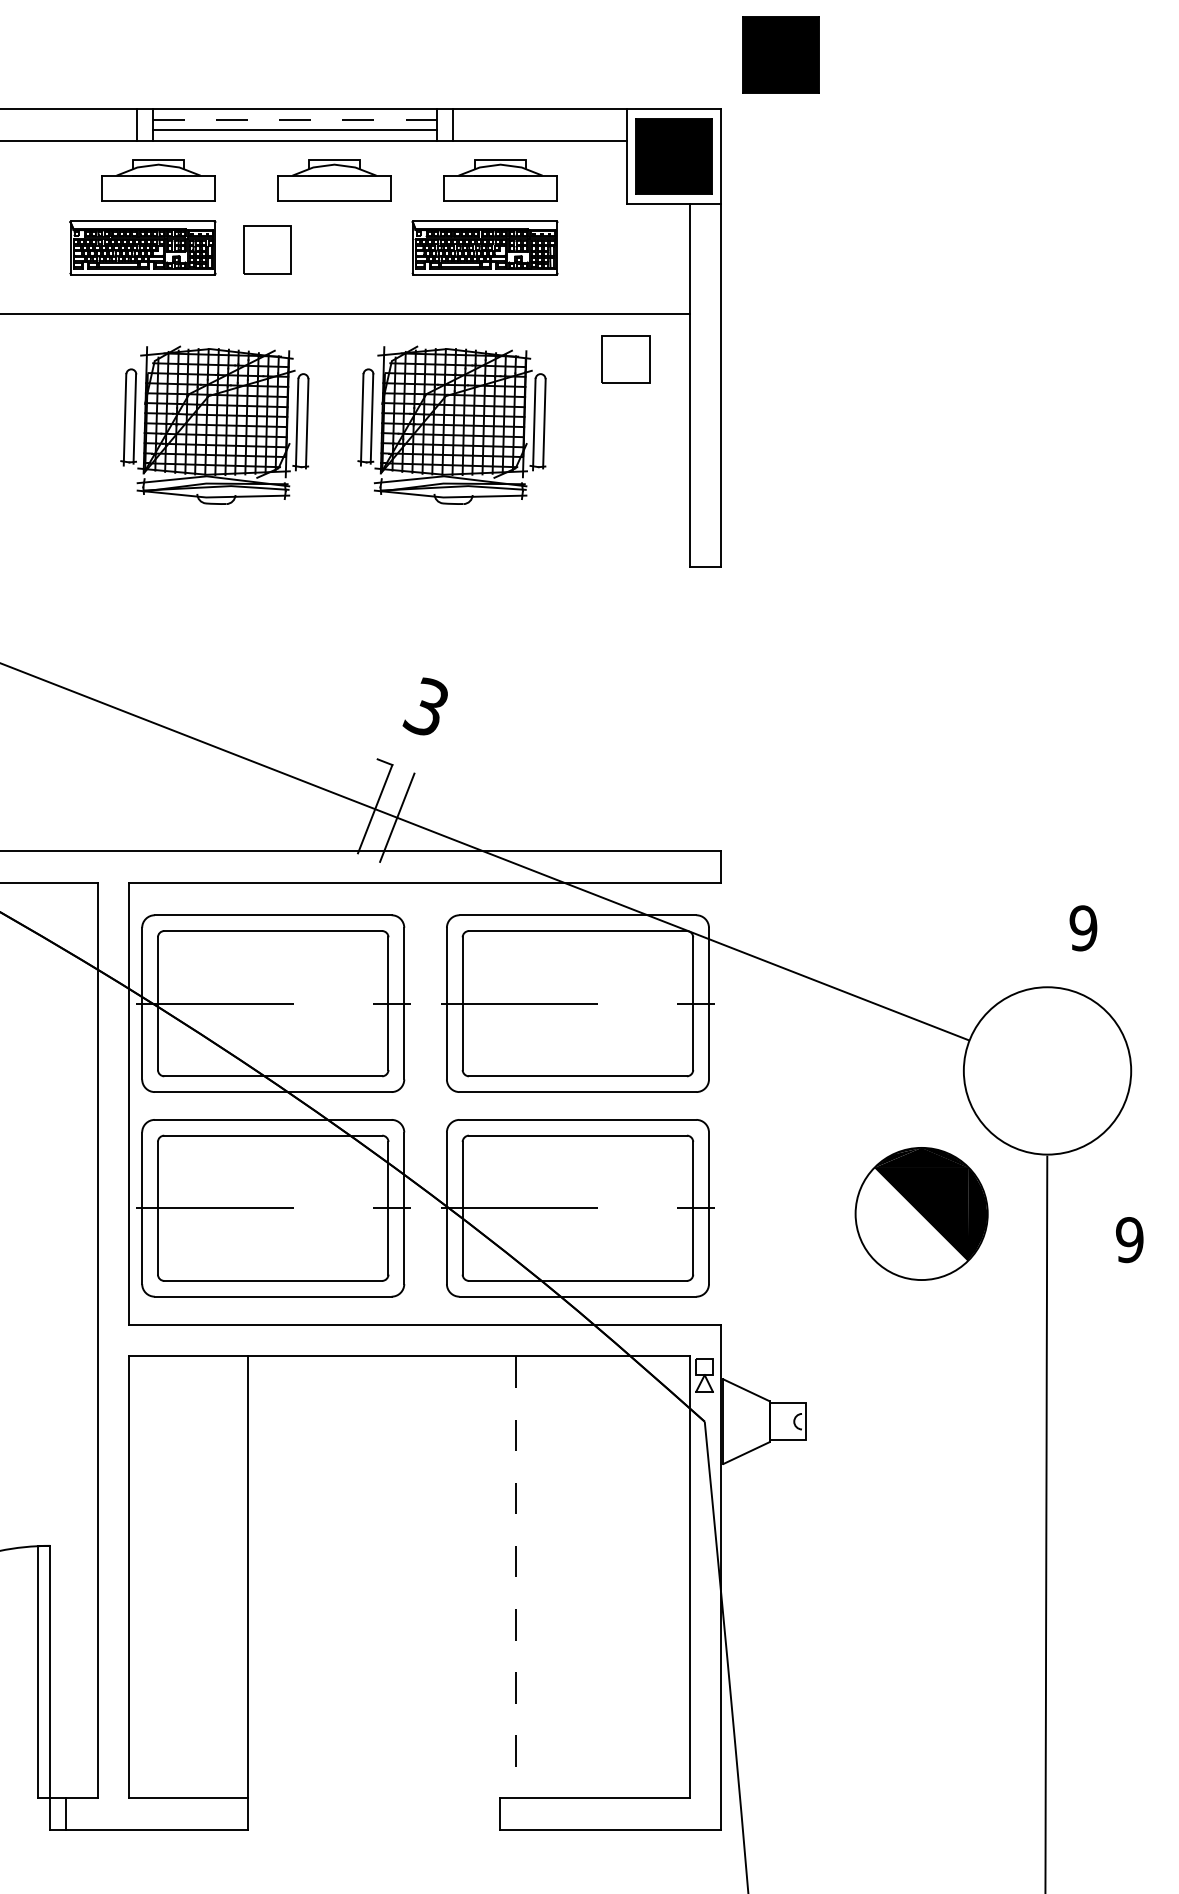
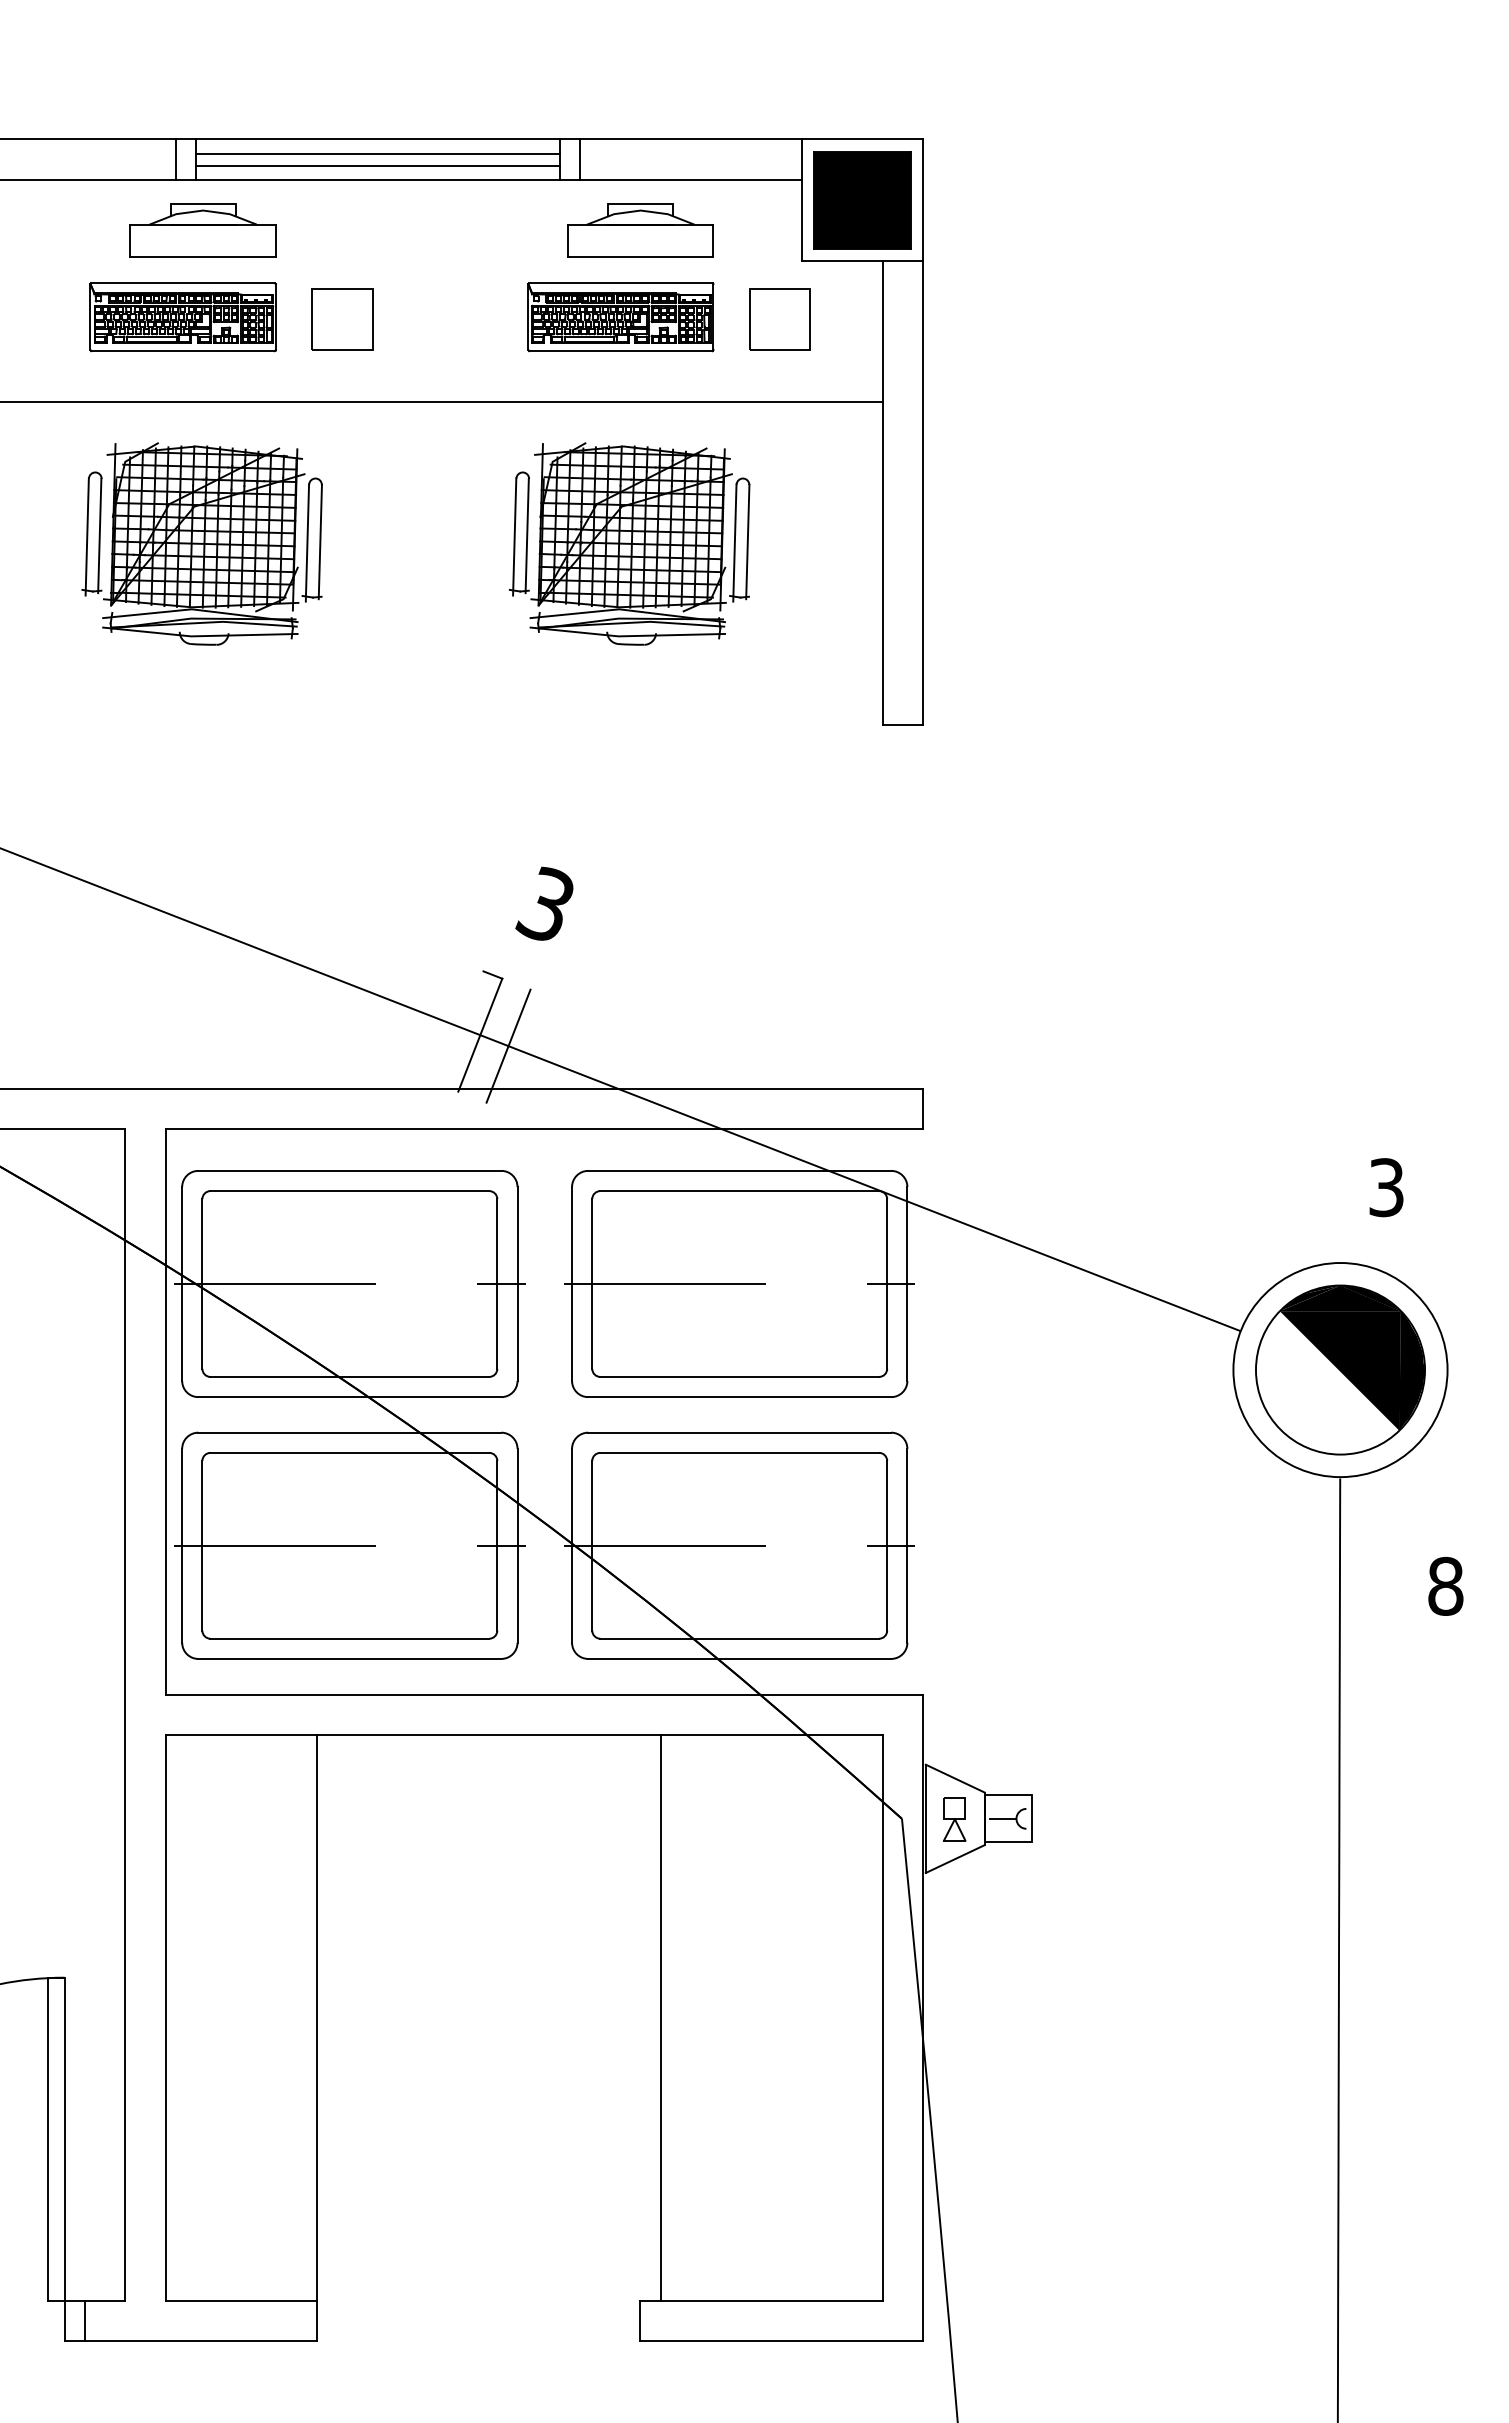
part: (780, 55) -> (999, 70), removed
line: (294, 120) -> (377, 153), dashed -> solid
part: (333, 180) -> (427, 230), removed
part: (625, 359) -> (779, 319), moved
part: (214, 424) -> (201, 543), moved
part: (451, 424) -> (629, 543), moved
text: (1083, 928) -> (1386, 1187), 9 -> 3
part: (921, 1213) -> (1340, 1369), moved
text: (1129, 1240) -> (1445, 1586), 9 -> 8
part: (704, 1375) -> (954, 1819), moved
line: (784, 1421) -> (1003, 1818), added
line: (516, 1577) -> (660, 2018), dashed -> solid

